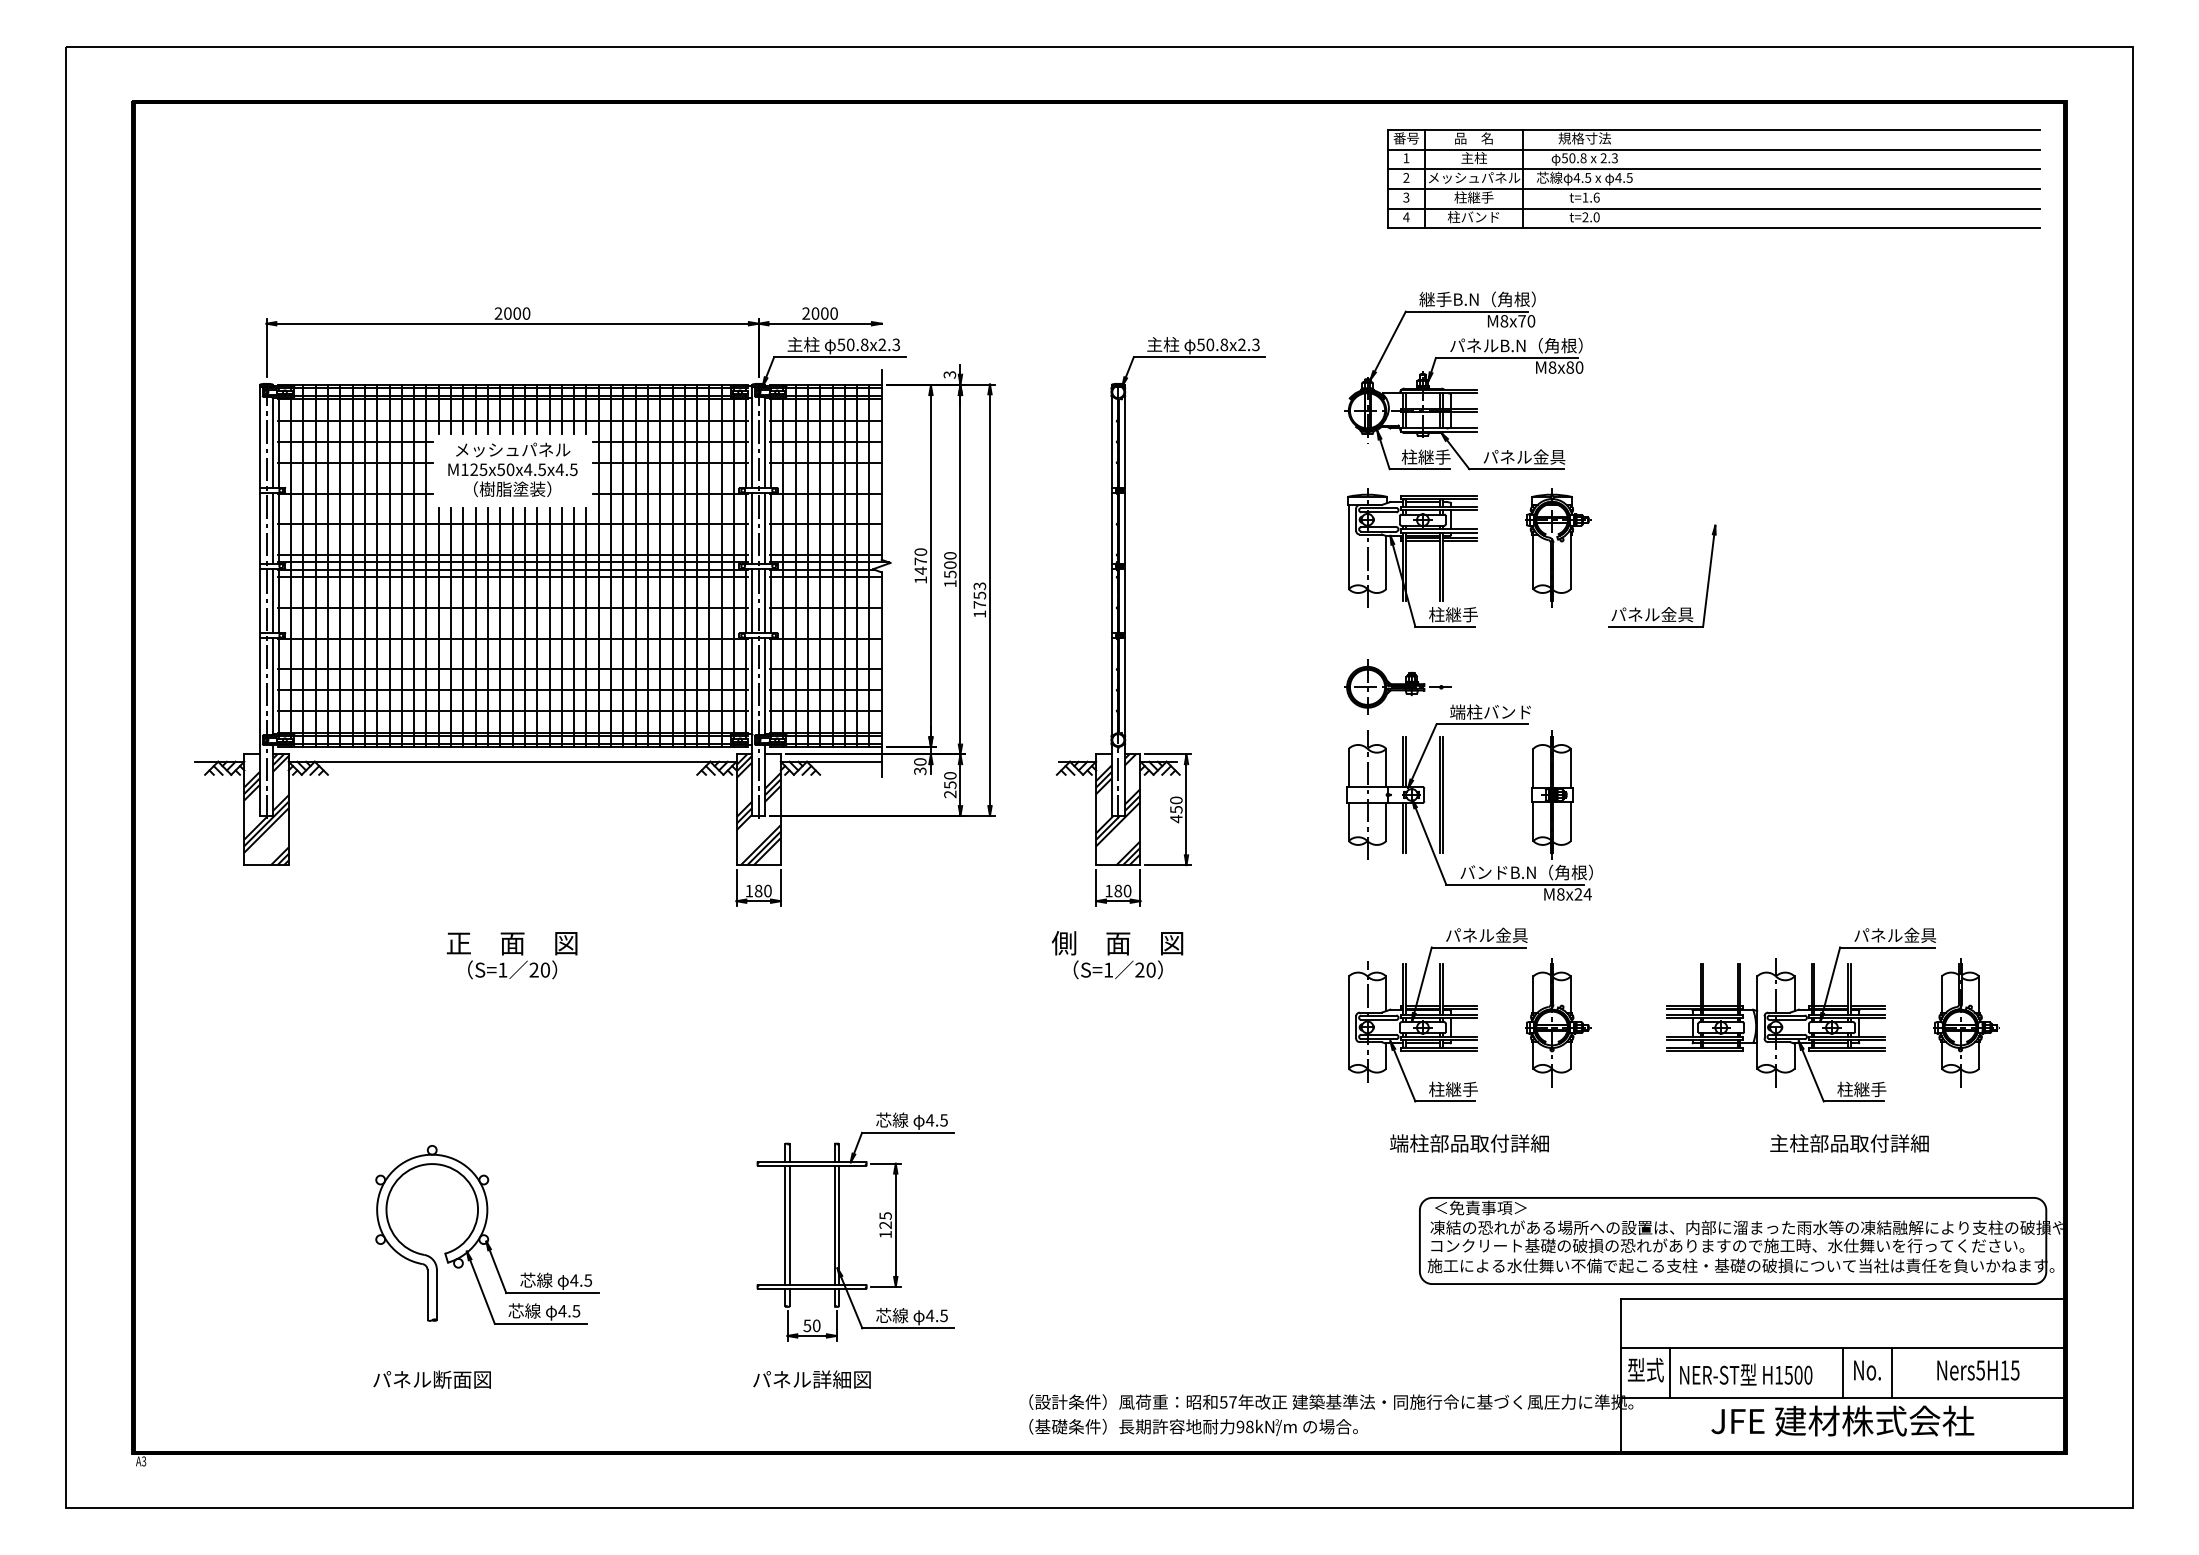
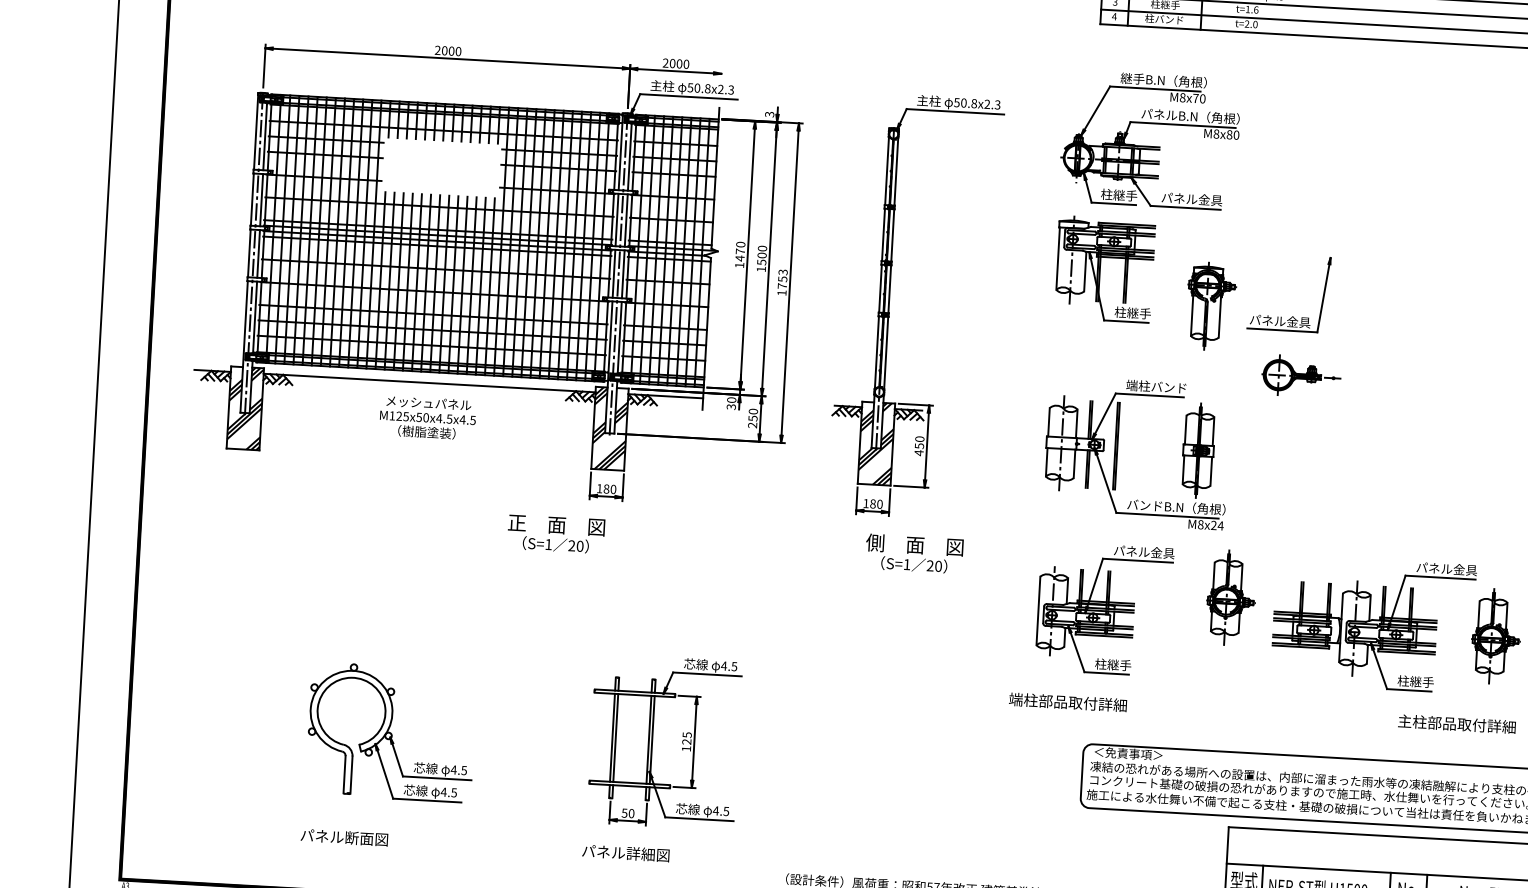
text: (512, 469) -> (427, 417), moved
part: (1558, 547) -> (1211, 306), moved
part: (1397, 686) -> (1301, 375), moved
text: (511, 955) -> (555, 534), moved
text: (1117, 955) -> (914, 554), moved
part: (1558, 1022) -> (1231, 597), moved
text: (1469, 1143) -> (1068, 702), moved
text: (1849, 1143) -> (1457, 724), moved

